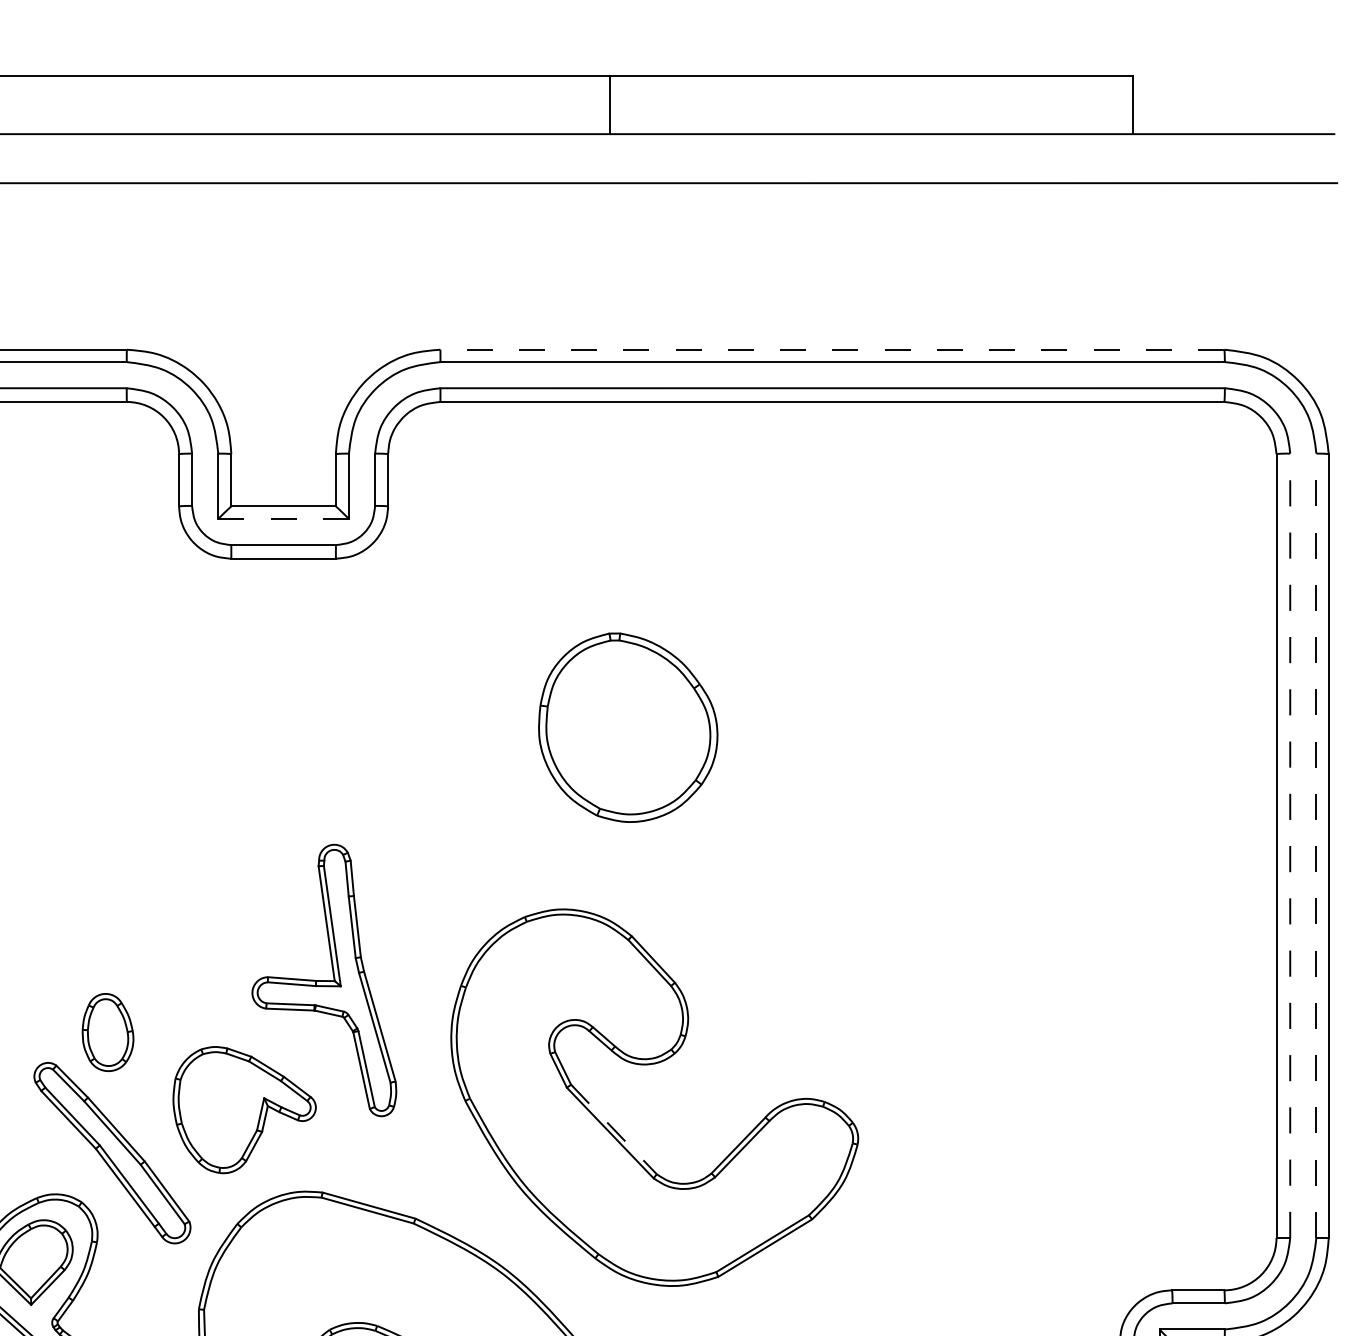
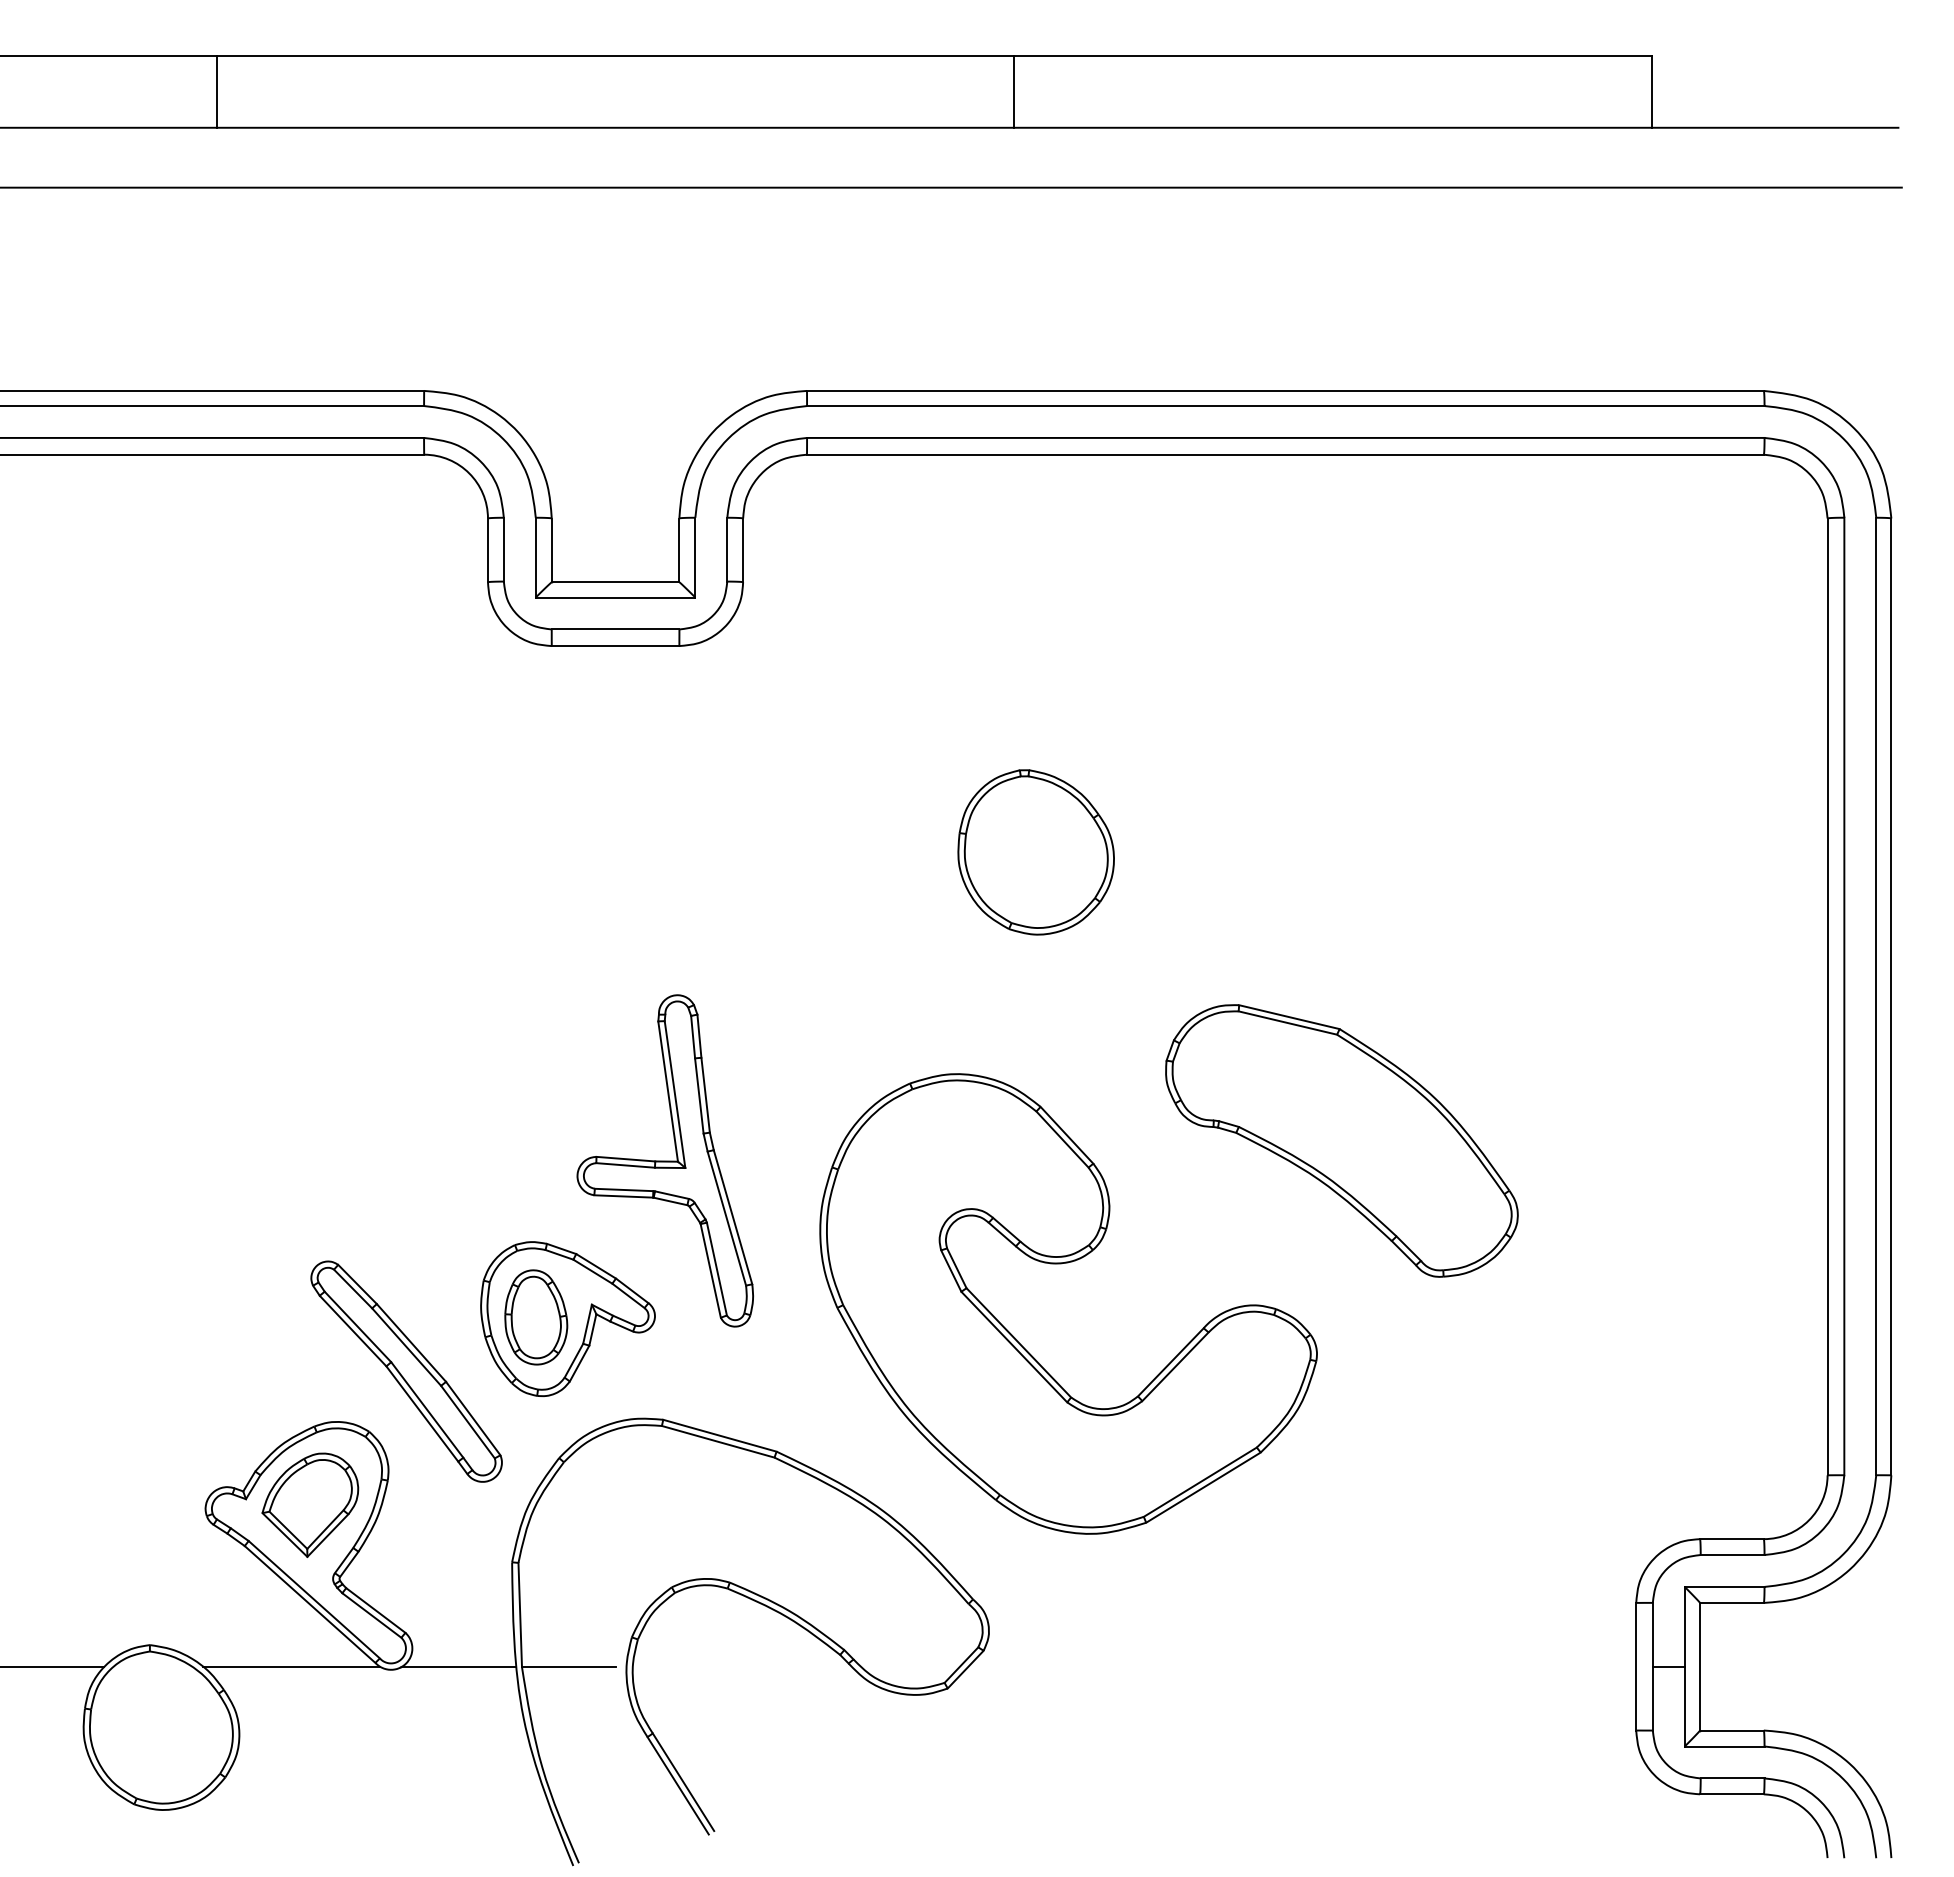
line: (831, 349) -> (1284, 390), dashed -> solid
line: (283, 518) -> (615, 597), dashed -> solid
part: (627, 727) -> (1035, 852), size x0.71
line: (1290, 845) -> (1844, 996), dashed -> solid
line: (1316, 845) -> (1876, 996), dashed -> solid
part: (878, 963) -> (1341, 1140), added
part: (108, 1032) -> (536, 1317), moved
line: (613, 1129) -> (1018, 1342), dashed -> solid

